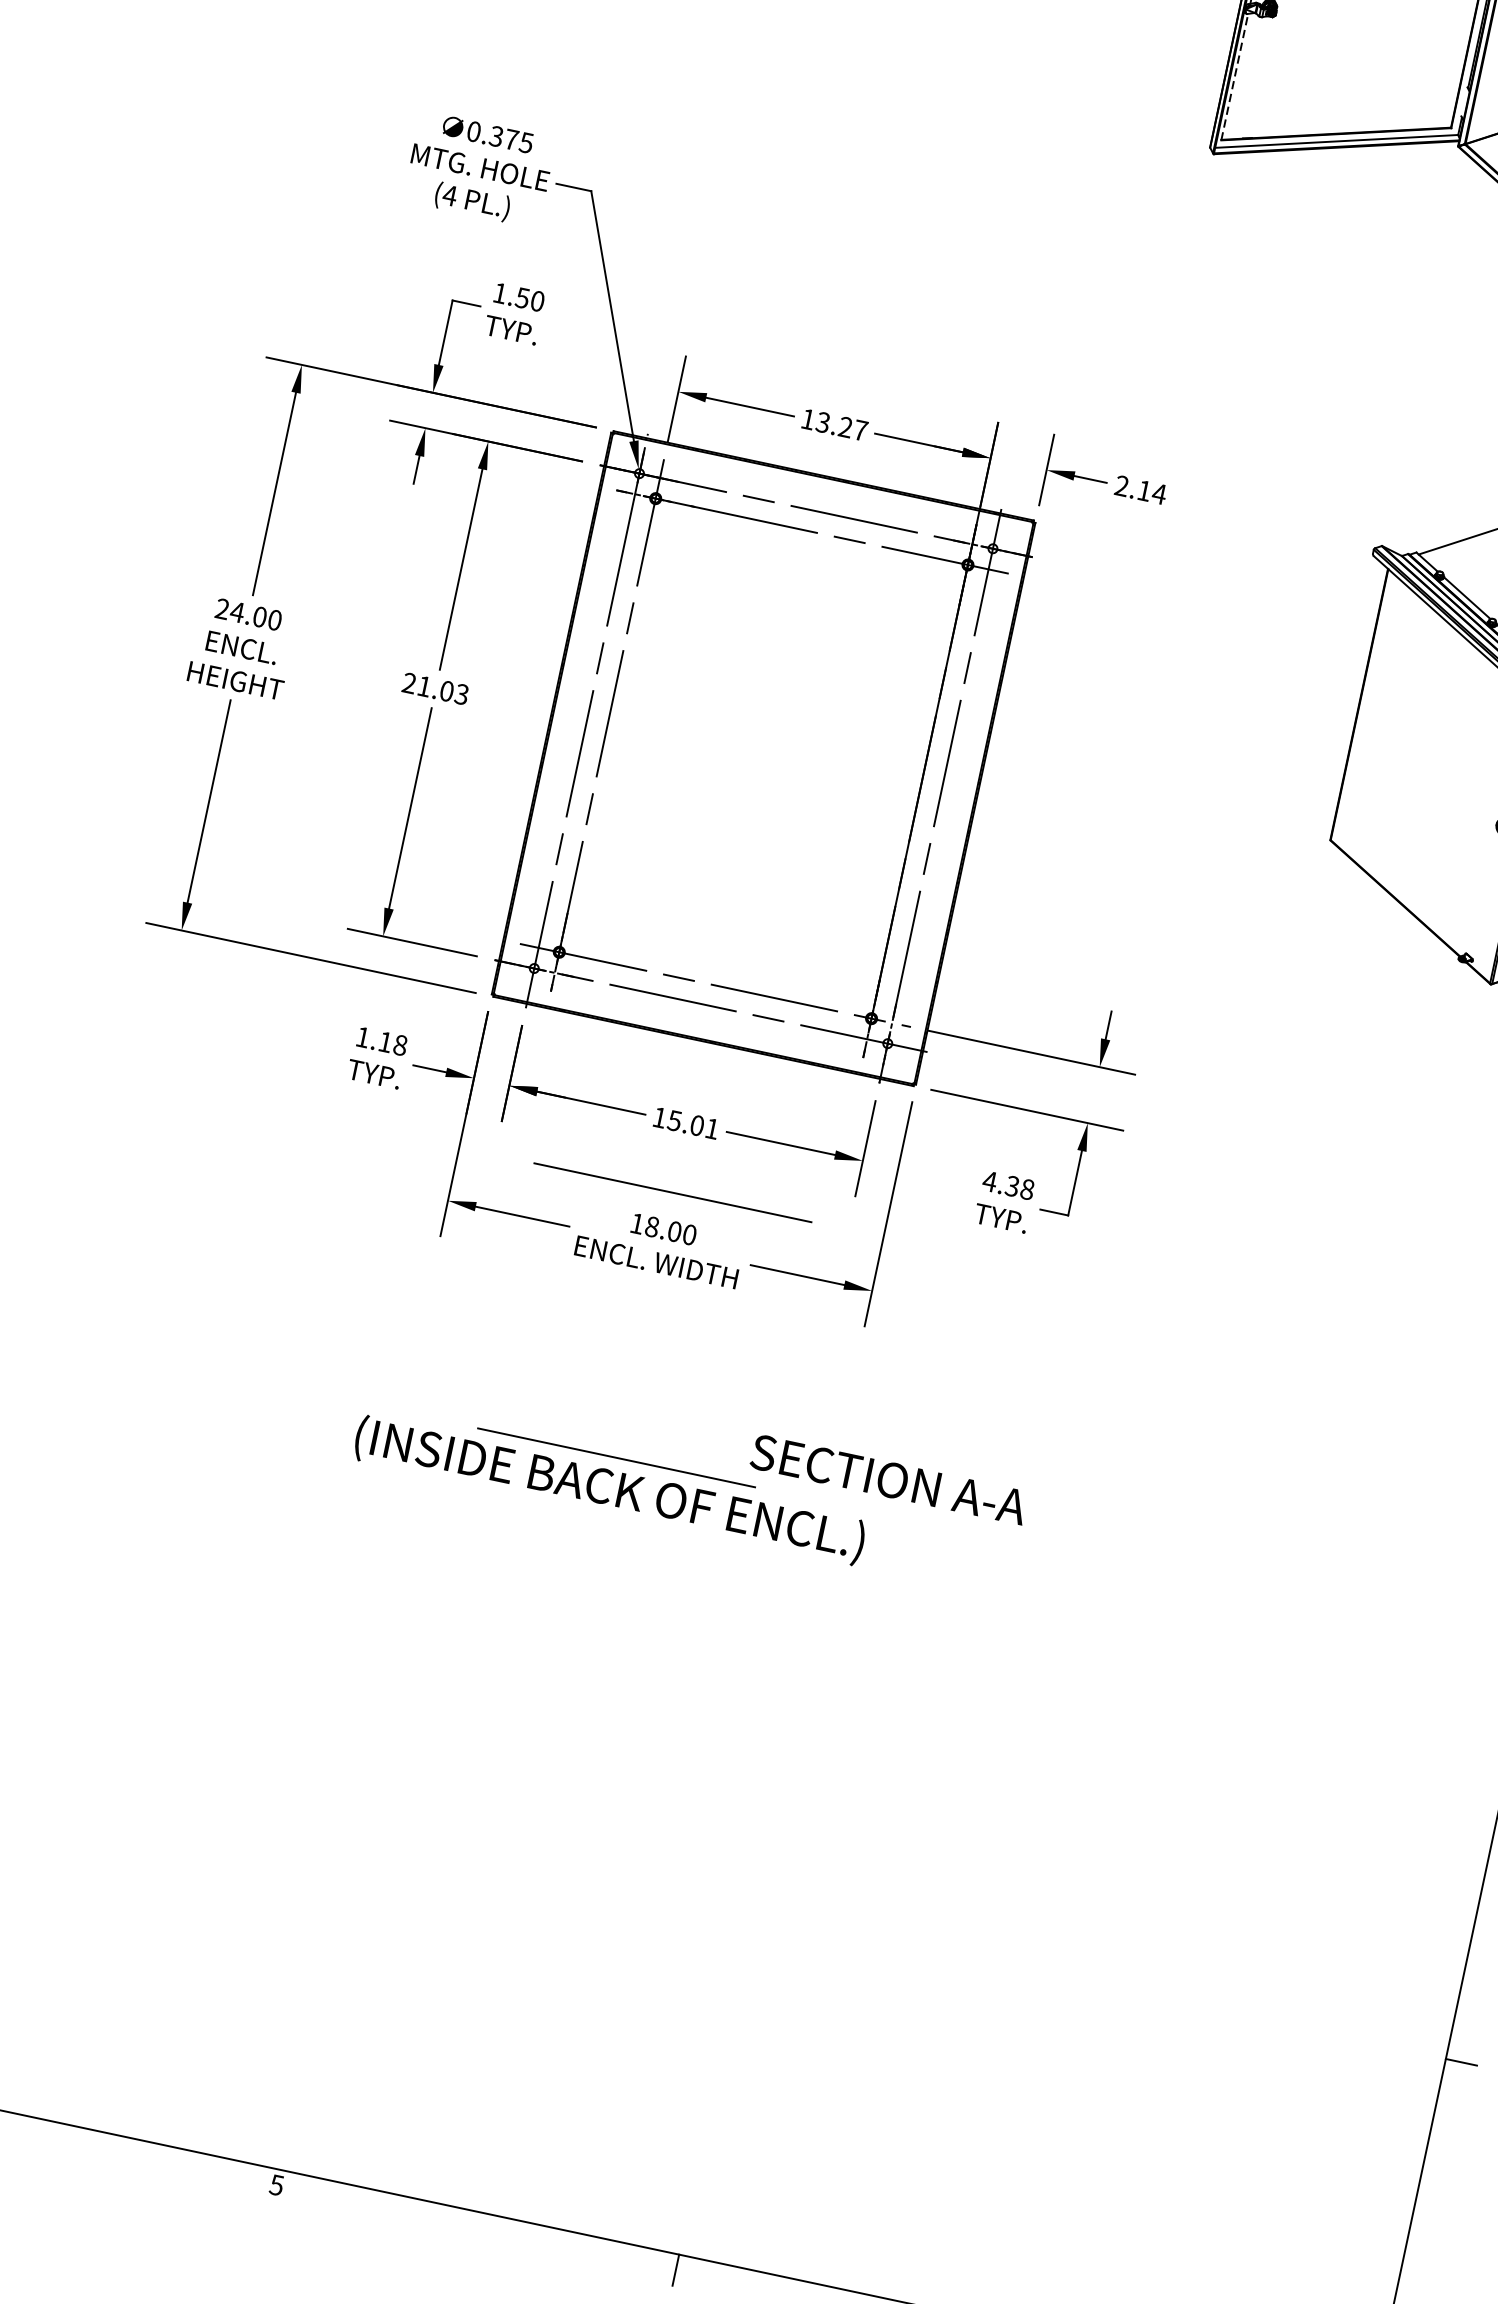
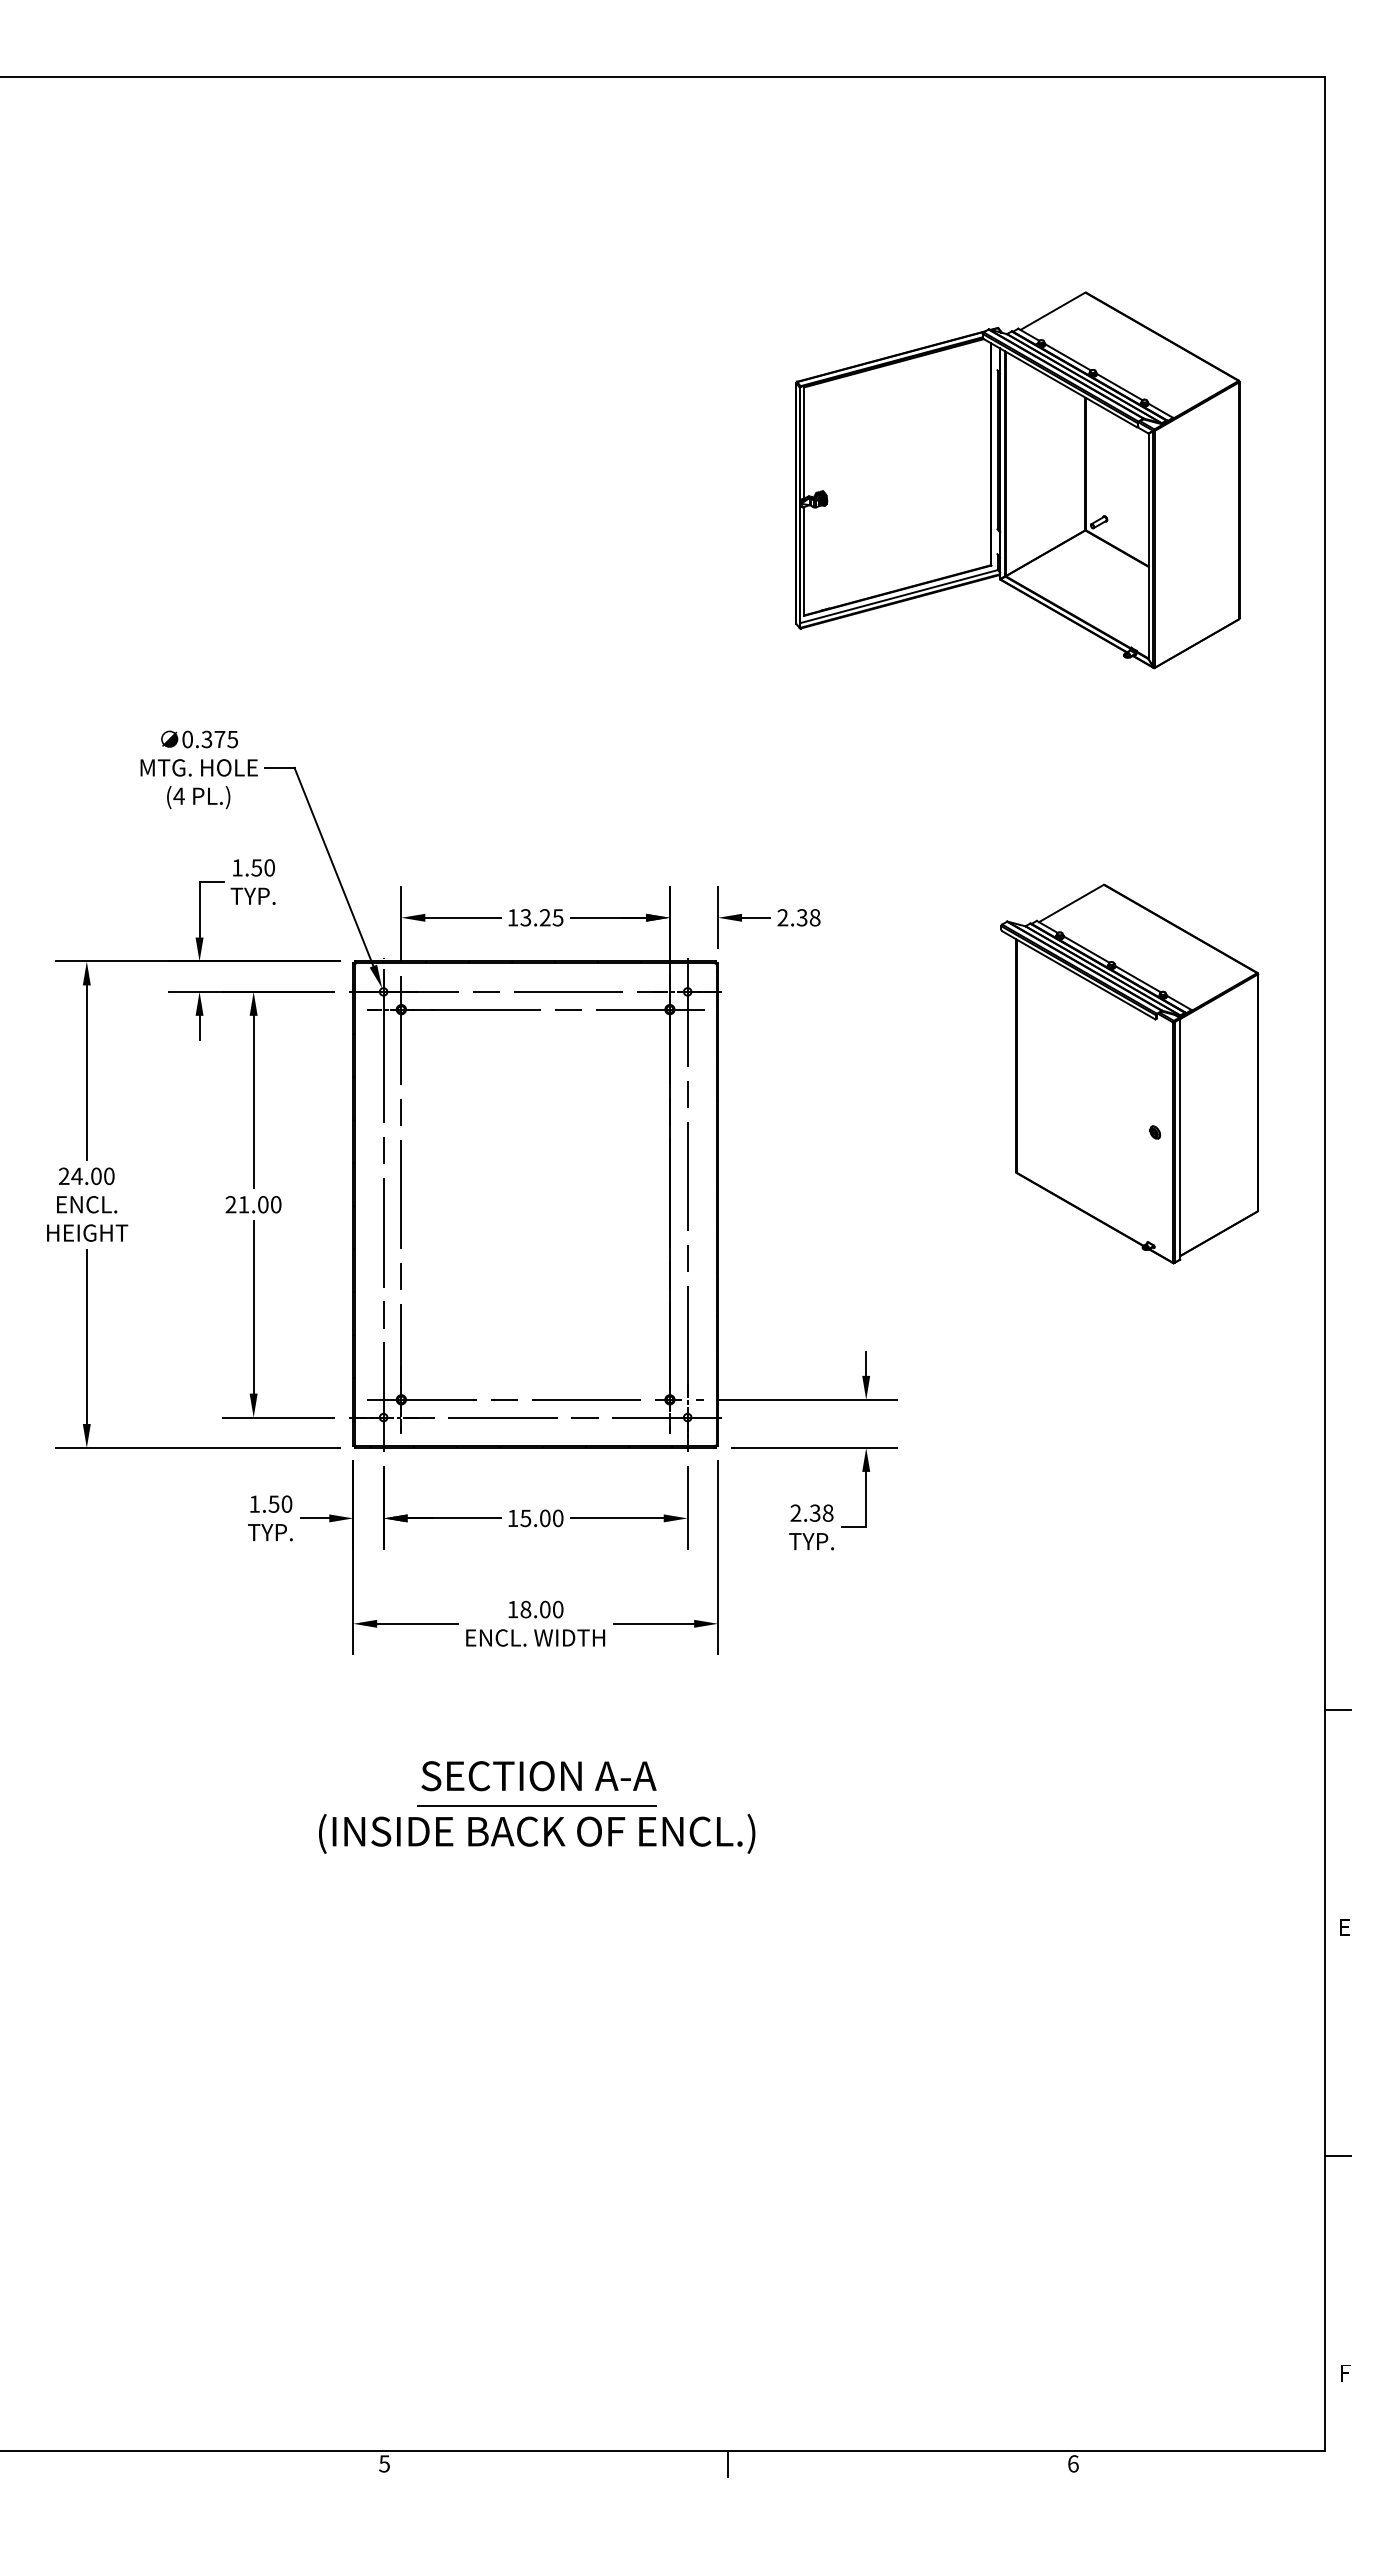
line: (1235, 76) -> (804, 560), dashed -> solid
text: (860, 430) -> (557, 917), 13.27 -> 13.25
text: (1151, 492) -> (808, 917), 2.14 -> 2.38
text: (461, 694) -> (275, 1204), 21.03 -> 21.00
text: (393, 1042) -> (280, 1503), 1.18 -> 1.50
text: (712, 1129) -> (558, 1518), 15.01 -> 15.00
text: (989, 1180) -> (795, 1512), 4.38 -> 2.38
line: (672, 1192) -> (536, 1577), removed
text: (888, 1479) -> (538, 1776), moved

